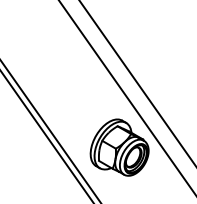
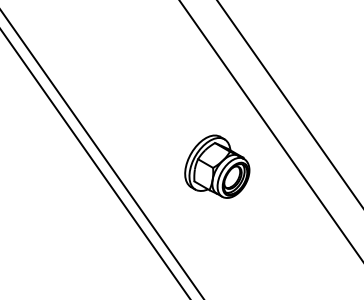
part: (119, 147) -> (217, 166), size x0.6

